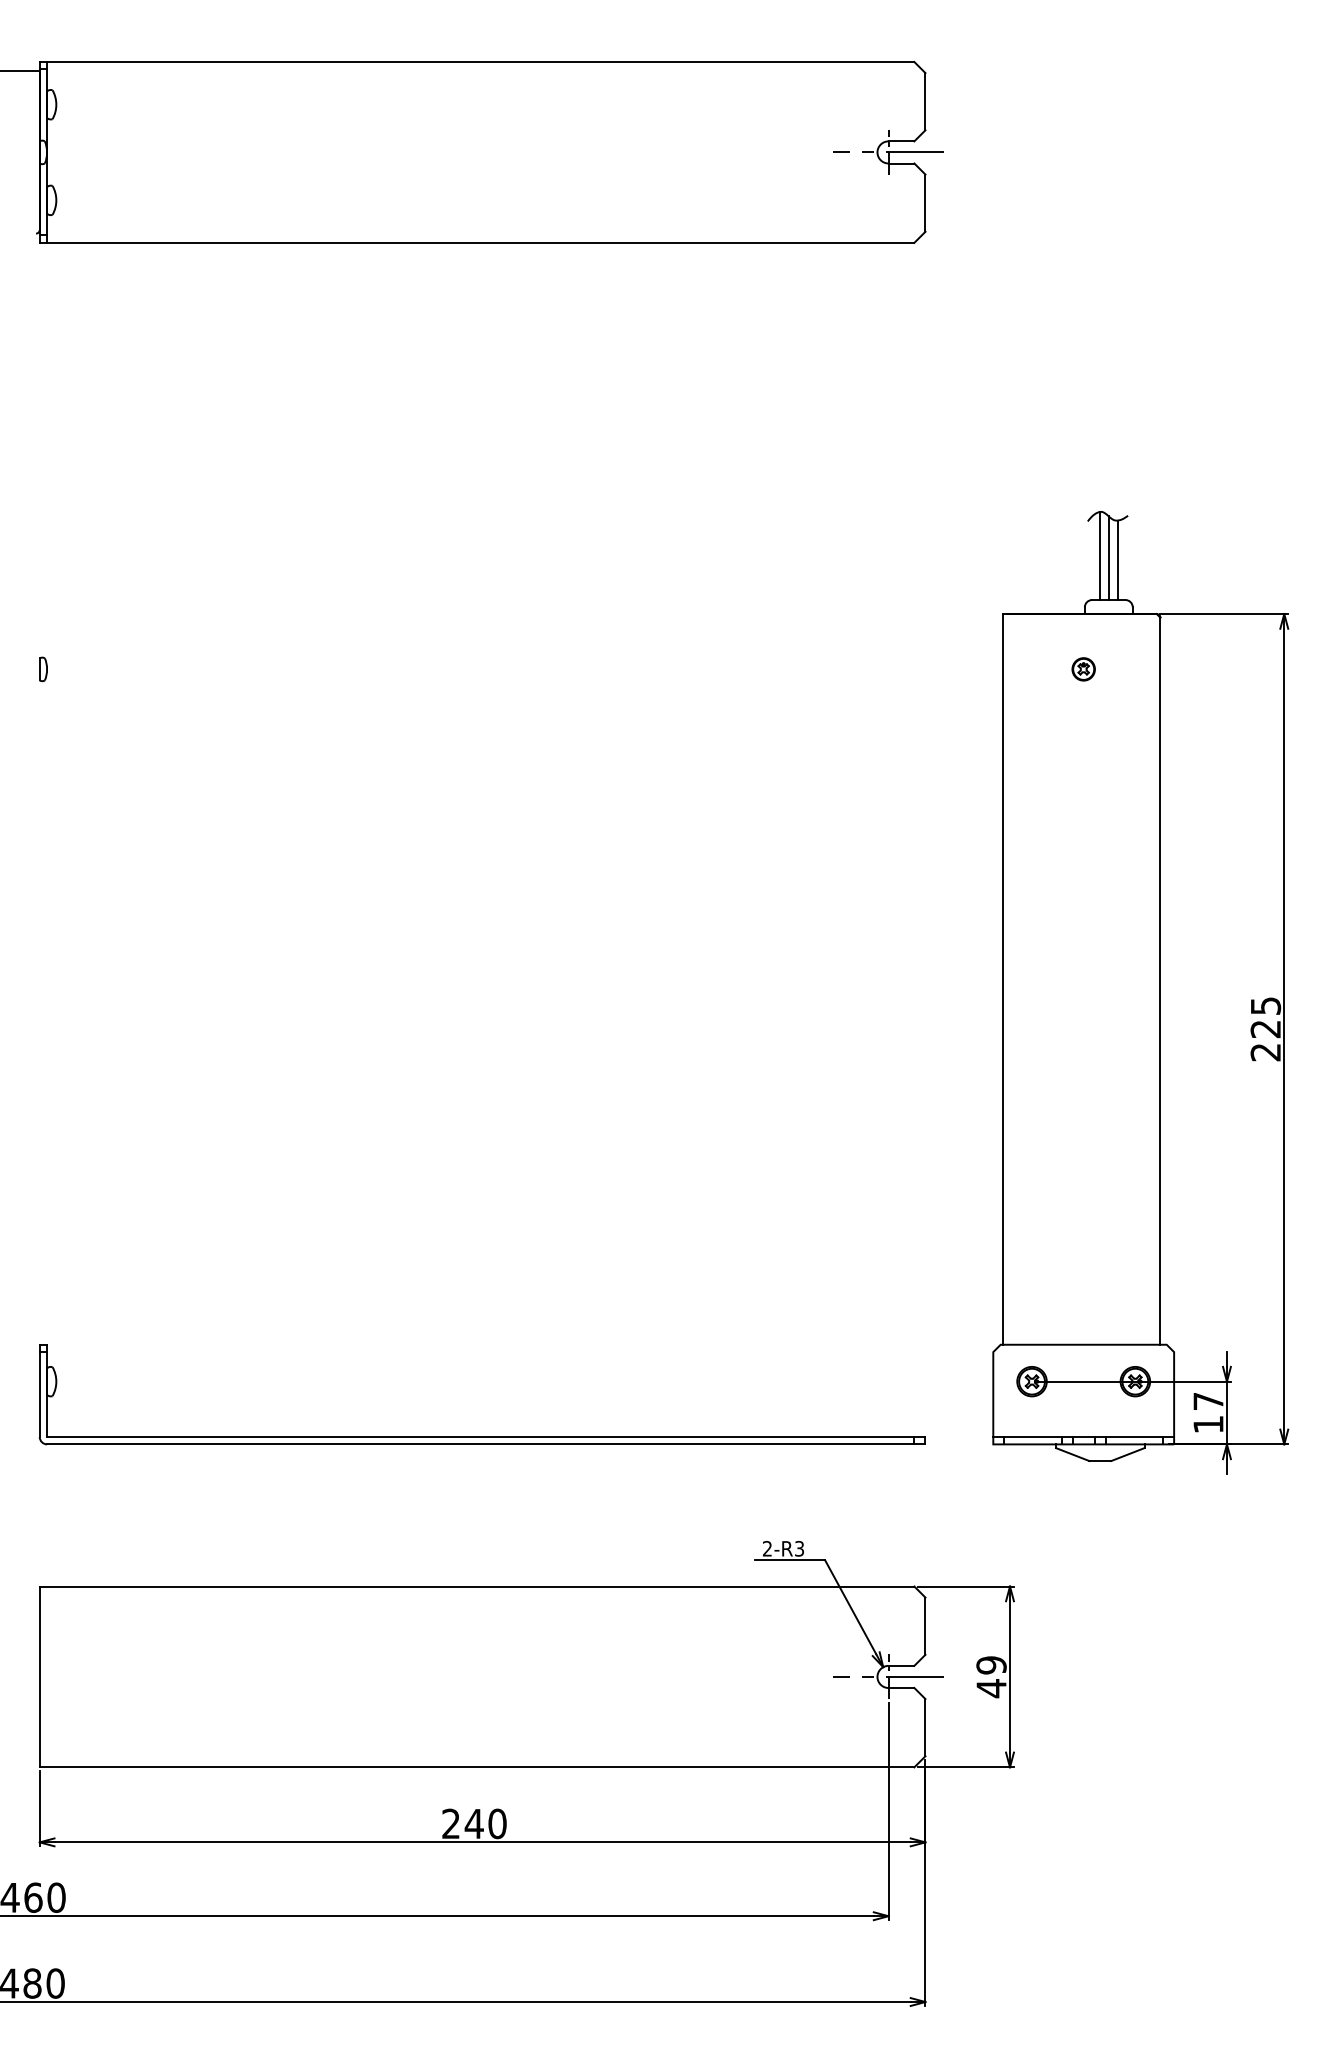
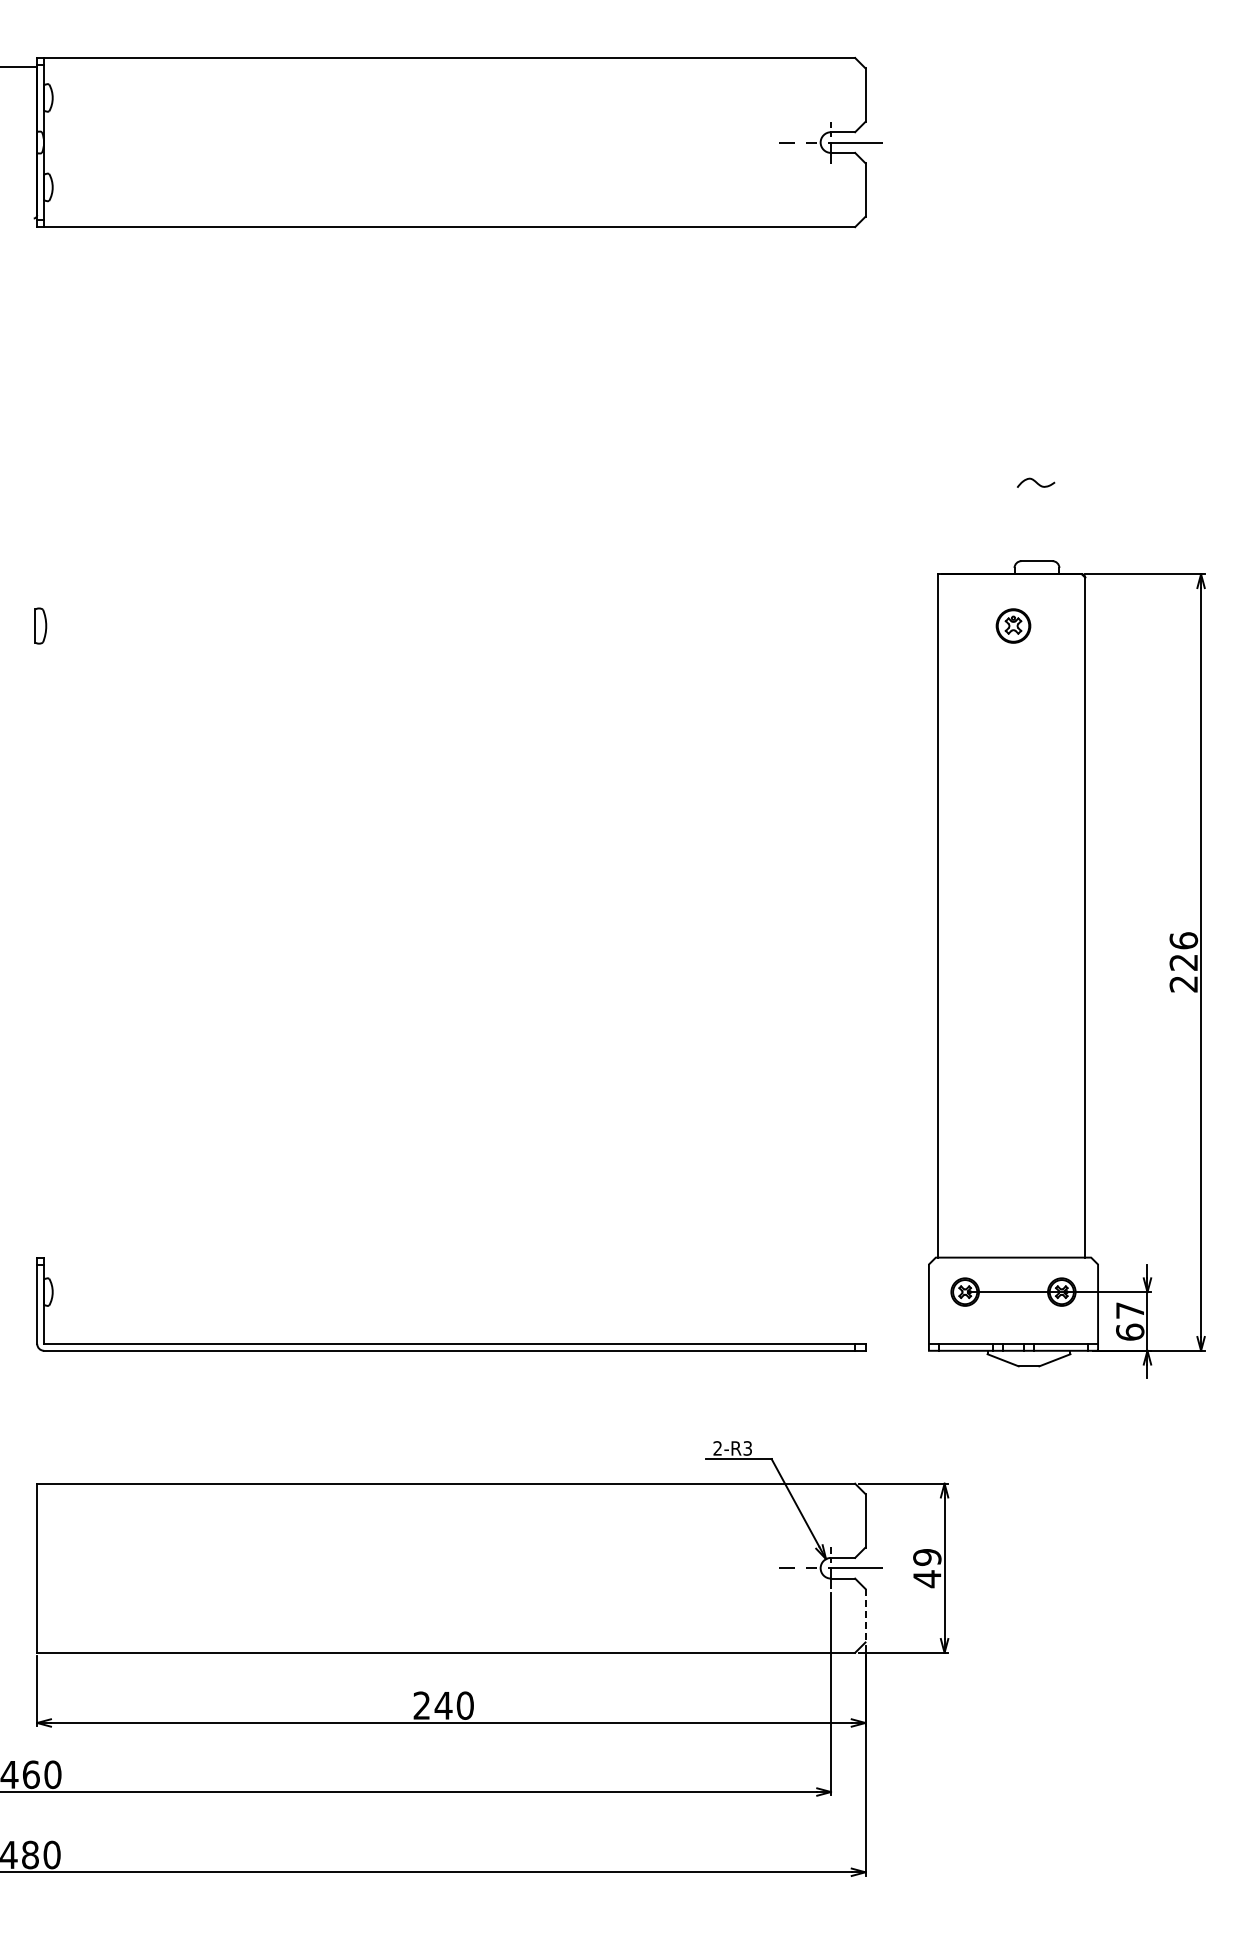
line: (1099, 555) -> (1028, 519), removed
line: (1108, 557) -> (1036, 521), removed
line: (1117, 559) -> (1045, 523), removed
part: (43, 668) -> (40, 625), size x1.6
part: (1083, 668) -> (1013, 625), size x1.6
text: (1265, 1005) -> (1183, 940), 225 -> 226
text: (1208, 1423) -> (1130, 1331), 17 -> 67
line: (925, 1727) -> (865, 1615), solid -> dashed

